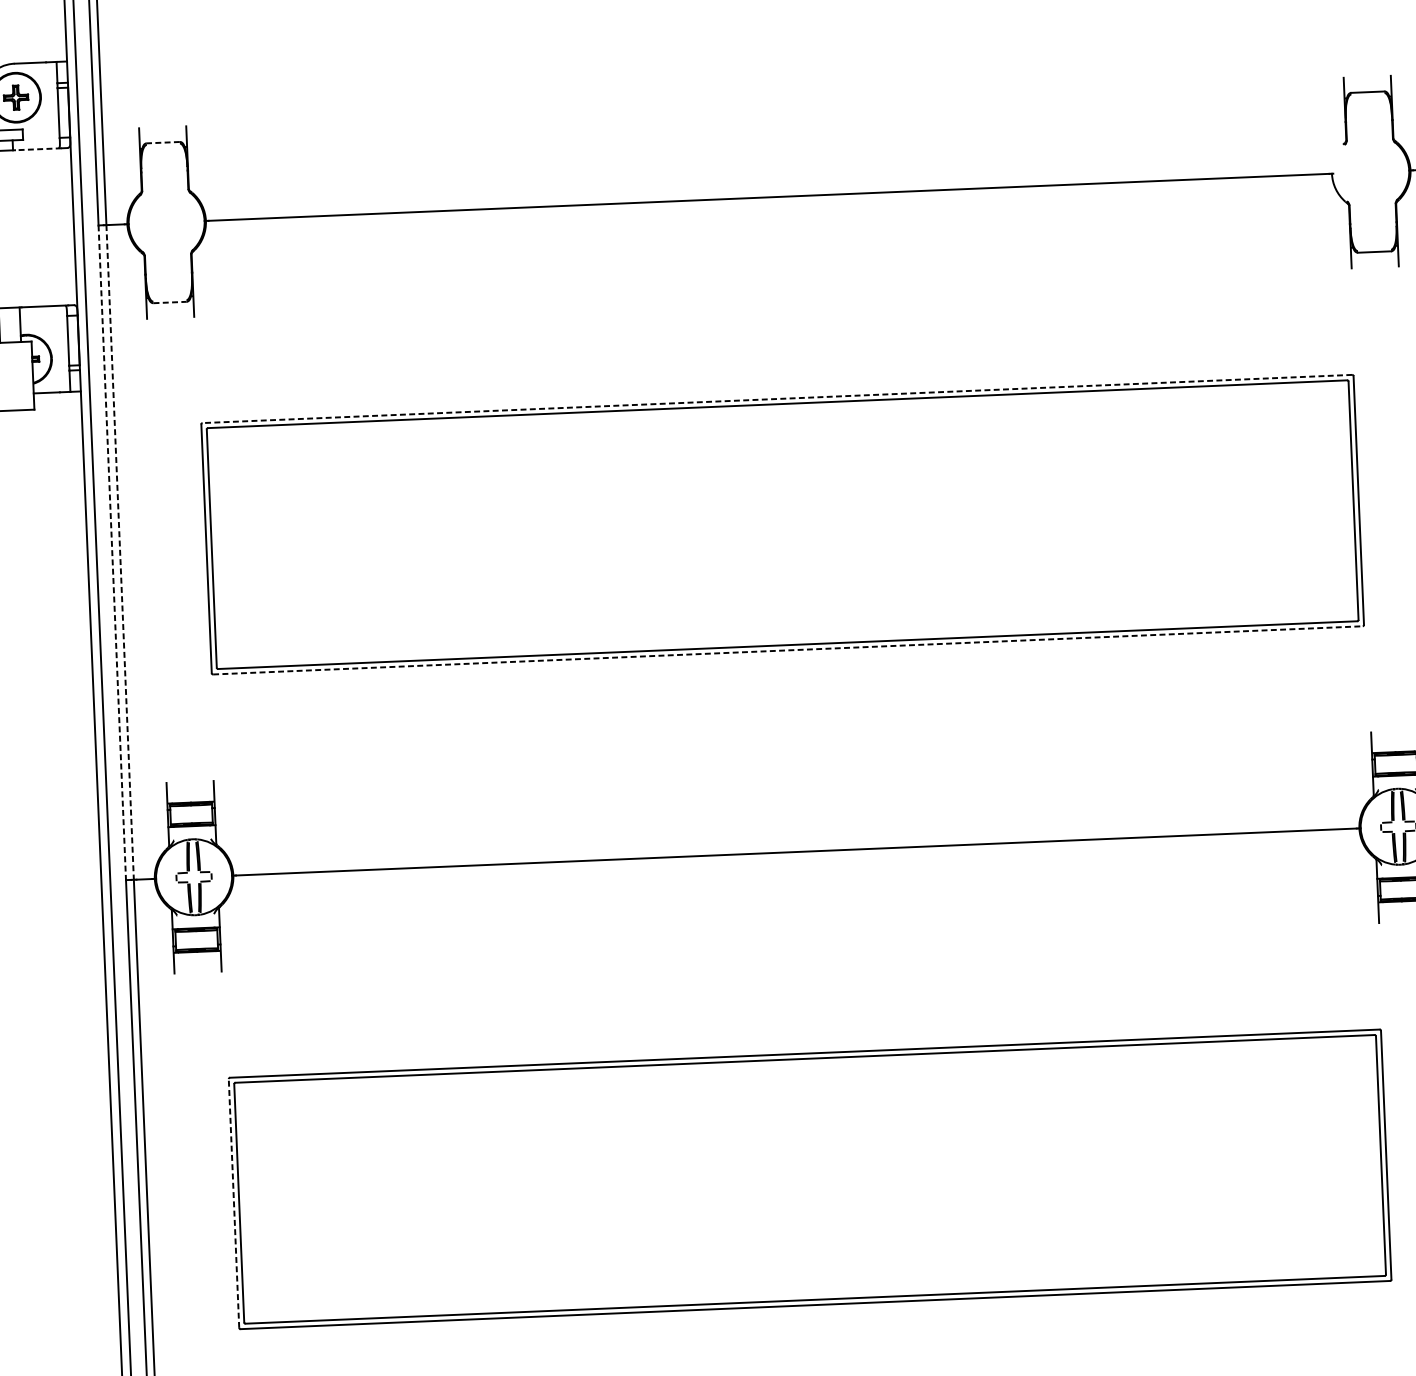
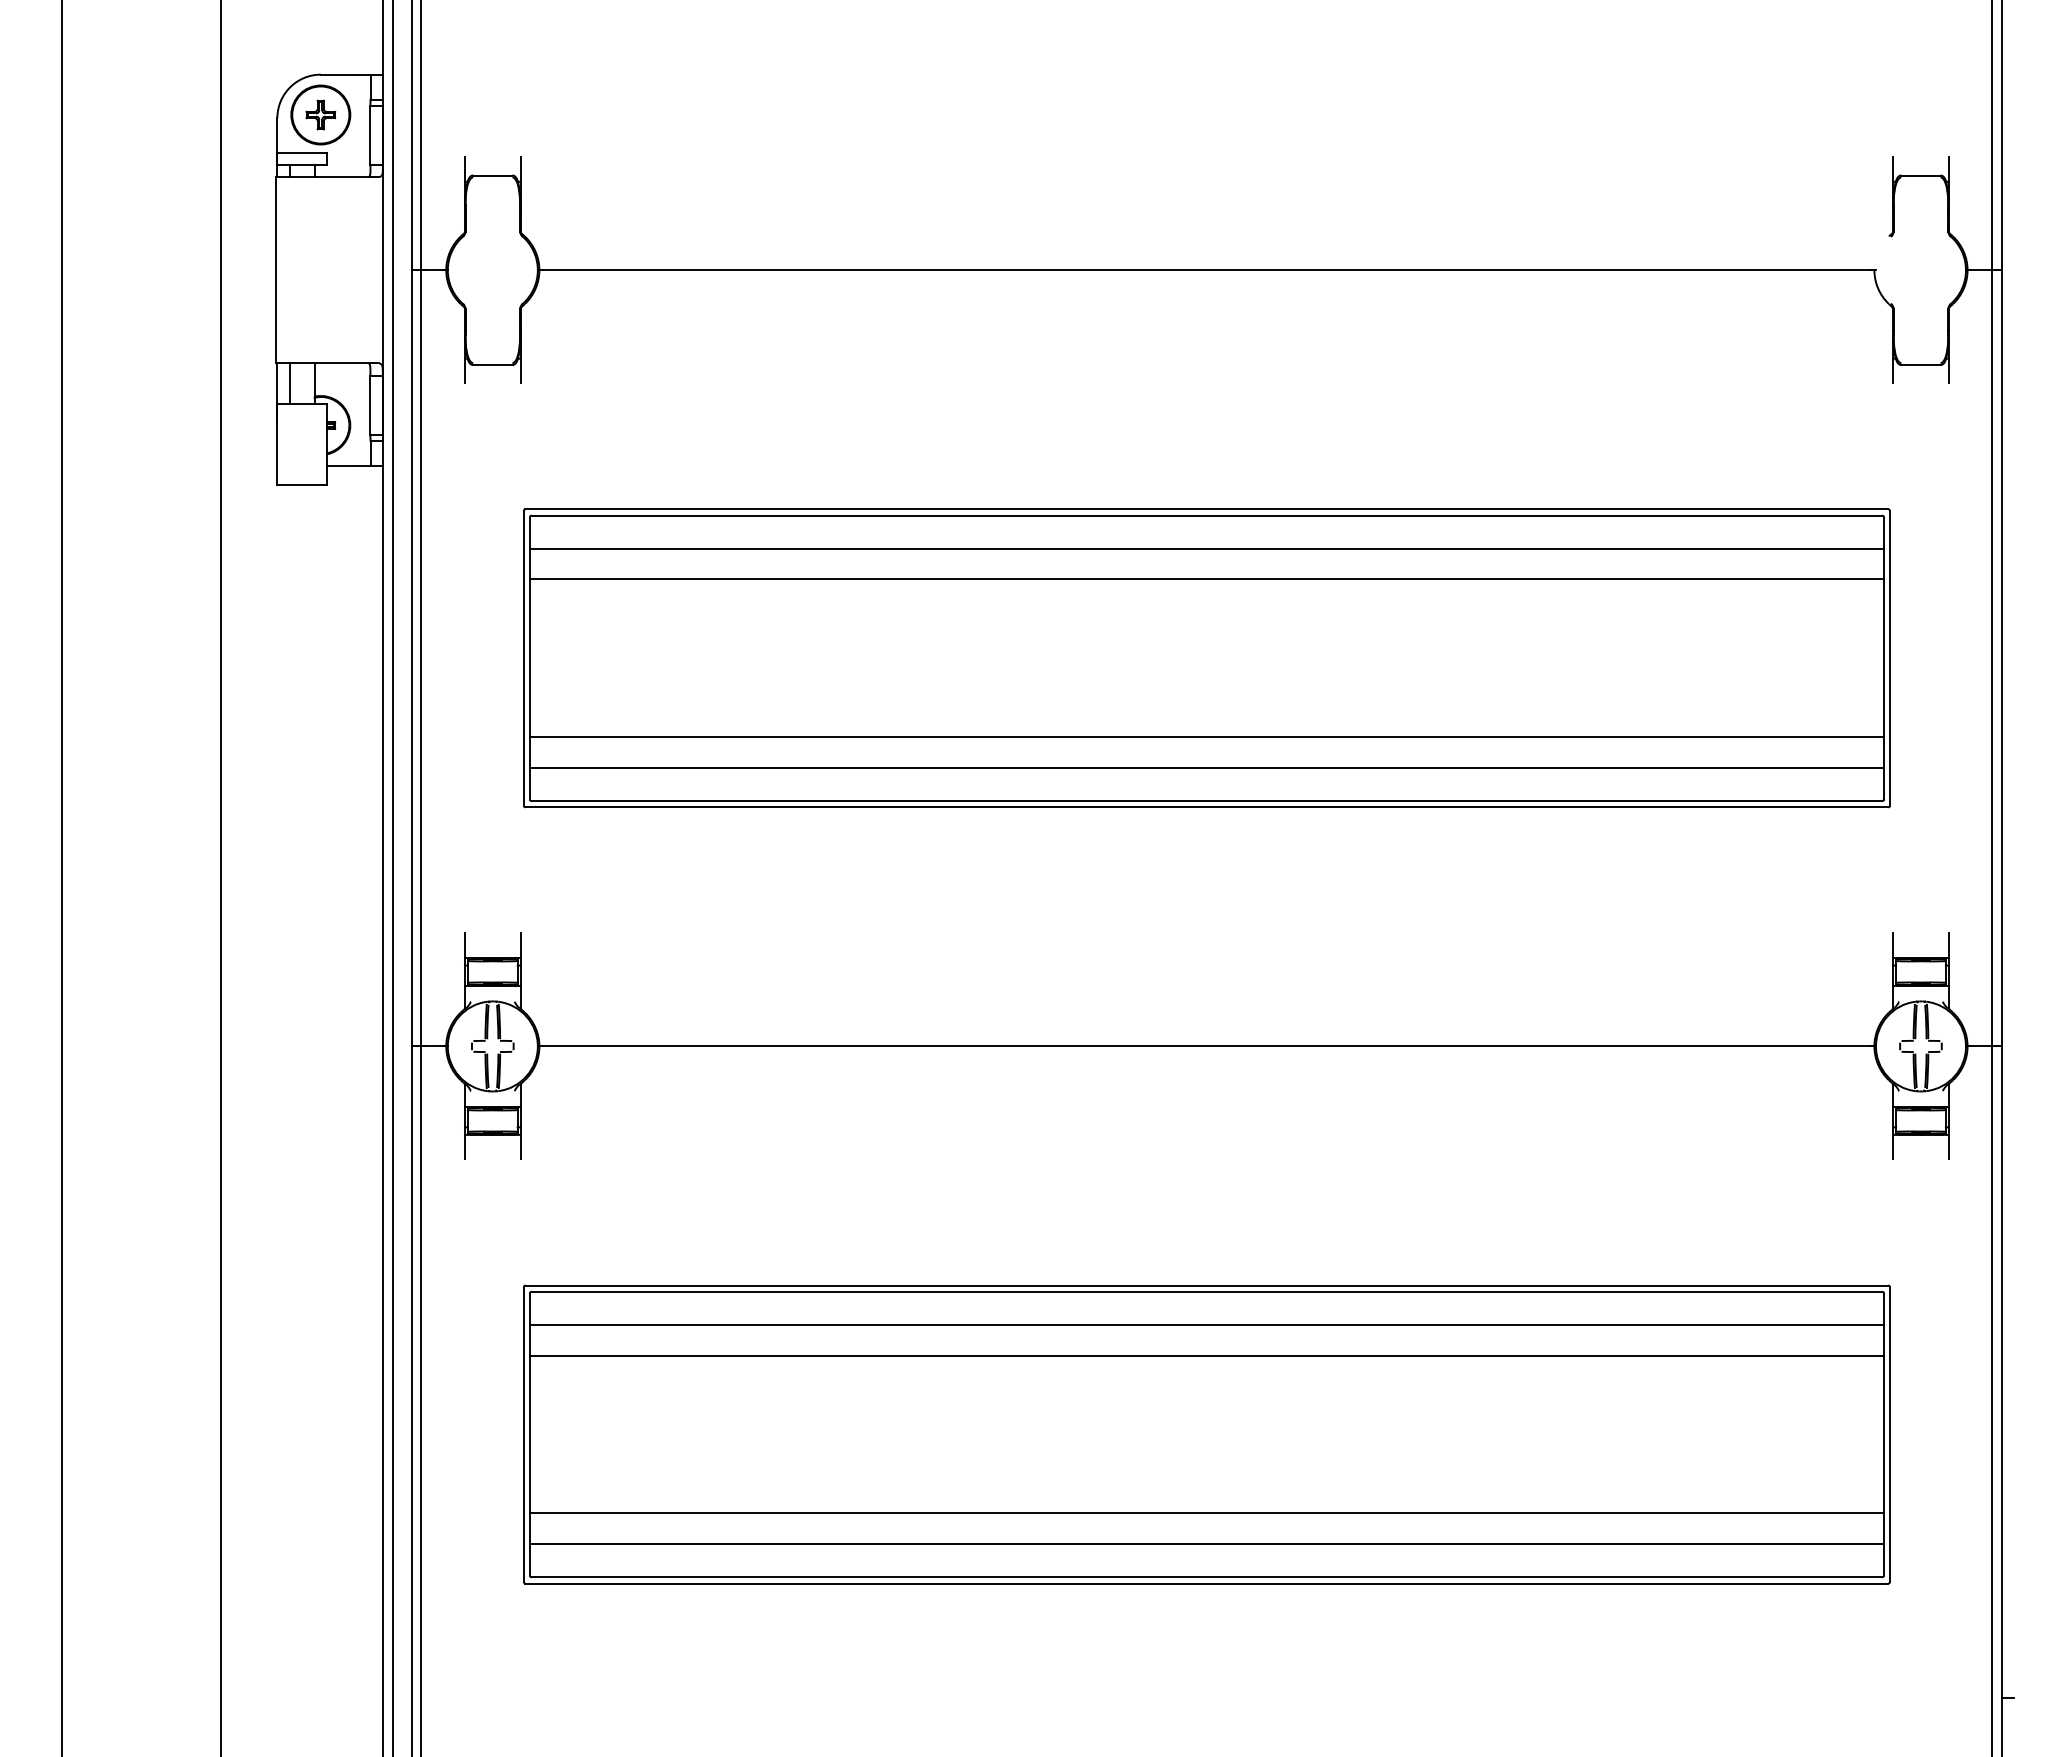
line: (163, 142) -> (492, 175), dashed -> solid
line: (38, 149) -> (344, 177), dashed -> solid
line: (169, 302) -> (492, 365), dashed -> solid
line: (777, 399) -> (1206, 509), dashed -> solid
line: (778, 432) -> (1206, 548), added
line: (779, 458) -> (1206, 579), added
line: (112, 552) -> (412, 658), dashed -> solid
line: (120, 552) -> (421, 658), dashed -> solid
line: (785, 591) -> (1206, 737), added
line: (786, 616) -> (1206, 767), added
line: (788, 650) -> (1207, 807), dashed -> solid
line: (805, 1086) -> (1206, 1324), added
line: (806, 1112) -> (1206, 1355), added
line: (233, 1203) -> (523, 1434), dashed -> solid
line: (812, 1245) -> (1206, 1513), added
line: (813, 1272) -> (1206, 1544), added

